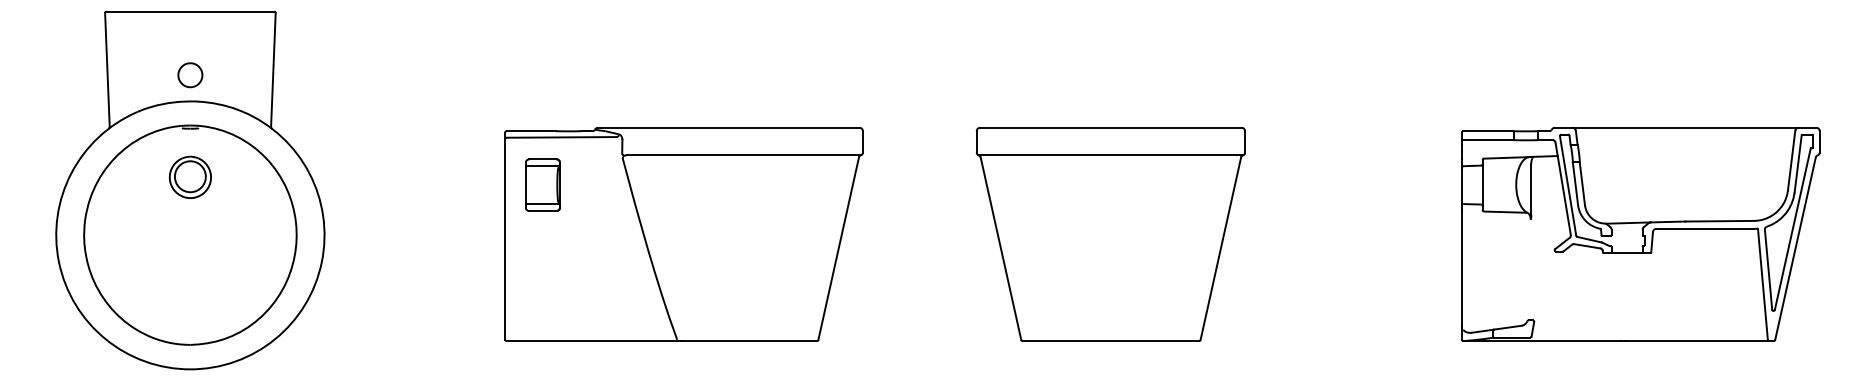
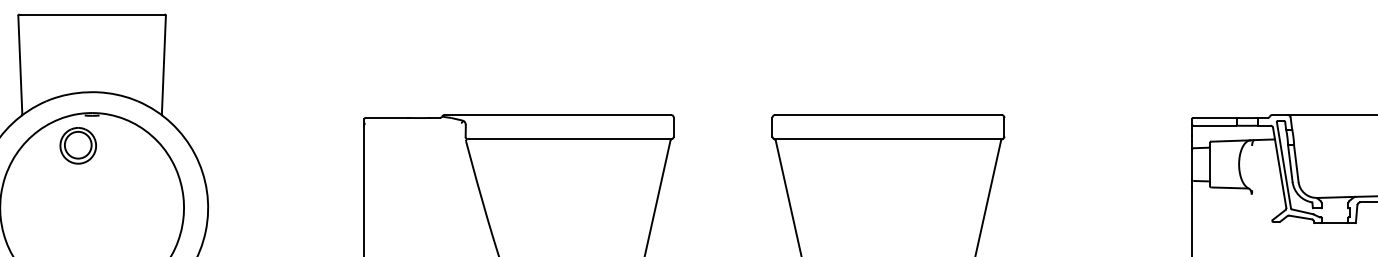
part: (190, 75) -> (92, 69), removed
line: (561, 137) -> (413, 123), removed
part: (189, 176) -> (77, 145), moved
part: (542, 184) -> (396, 164), removed
line: (1531, 188) -> (1252, 167), removed

